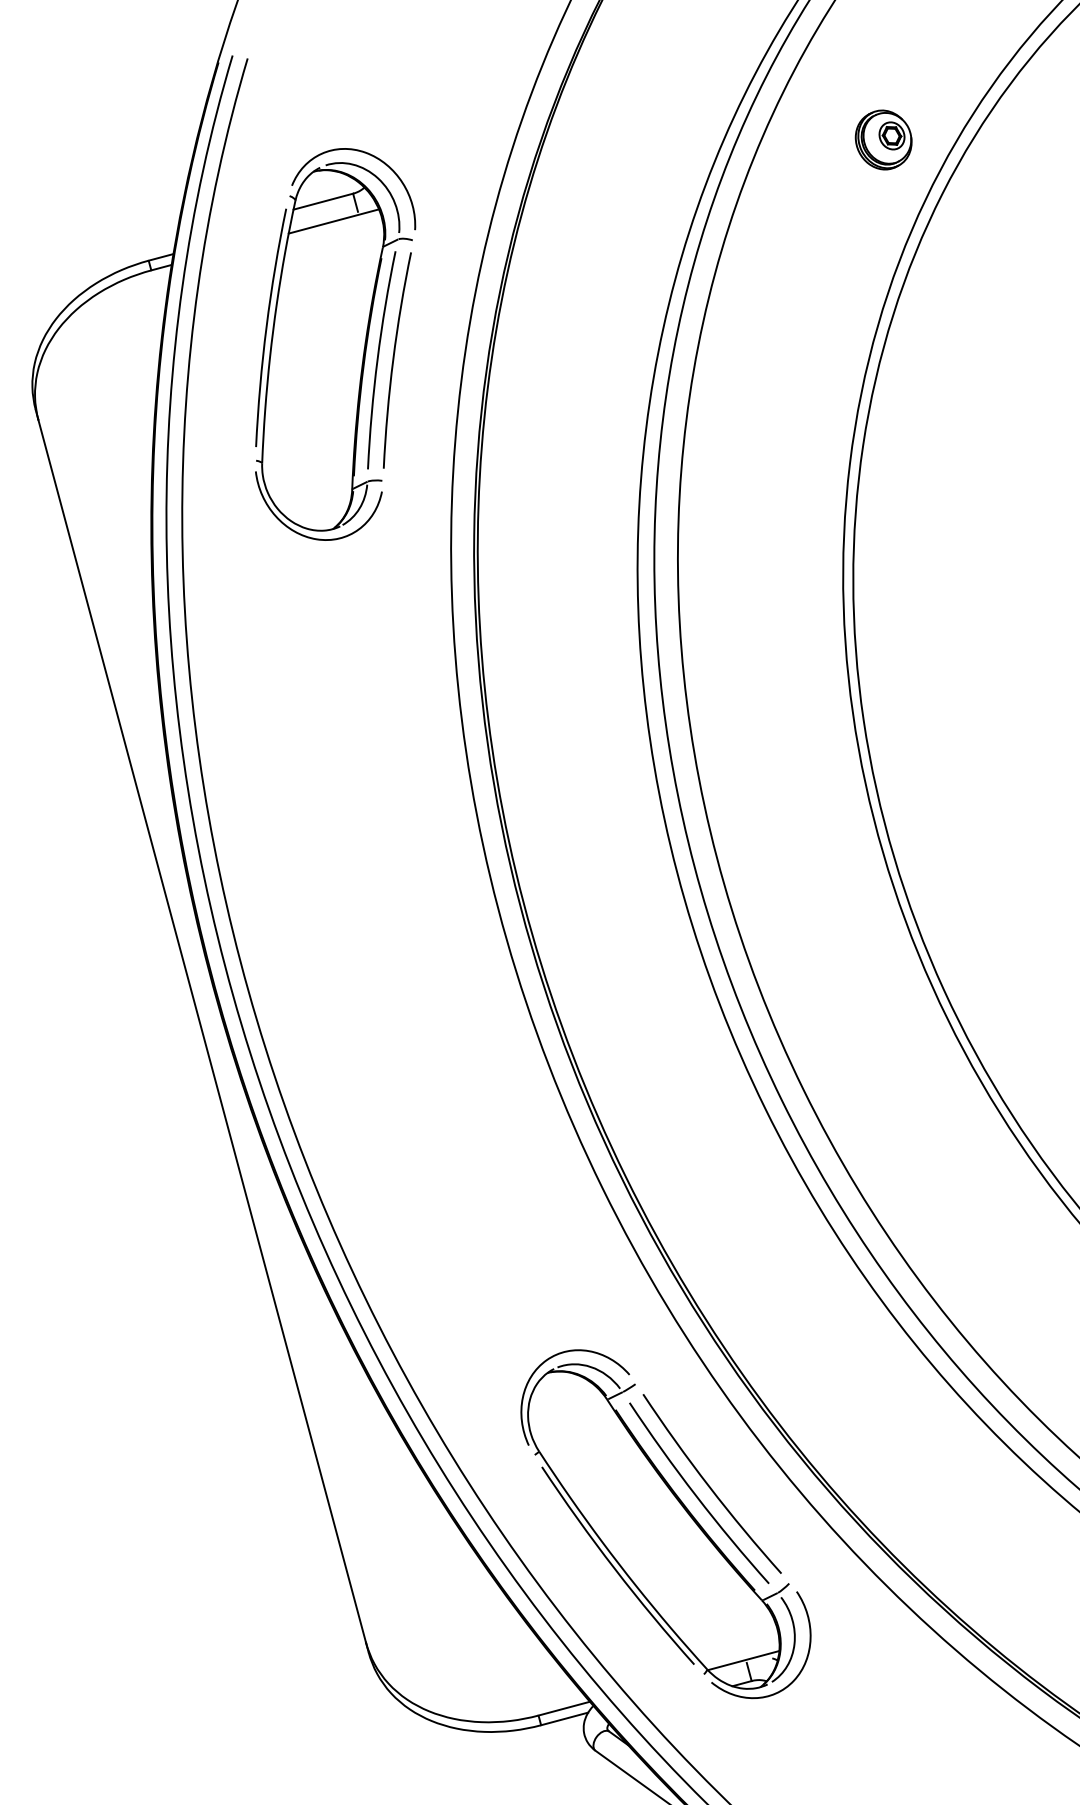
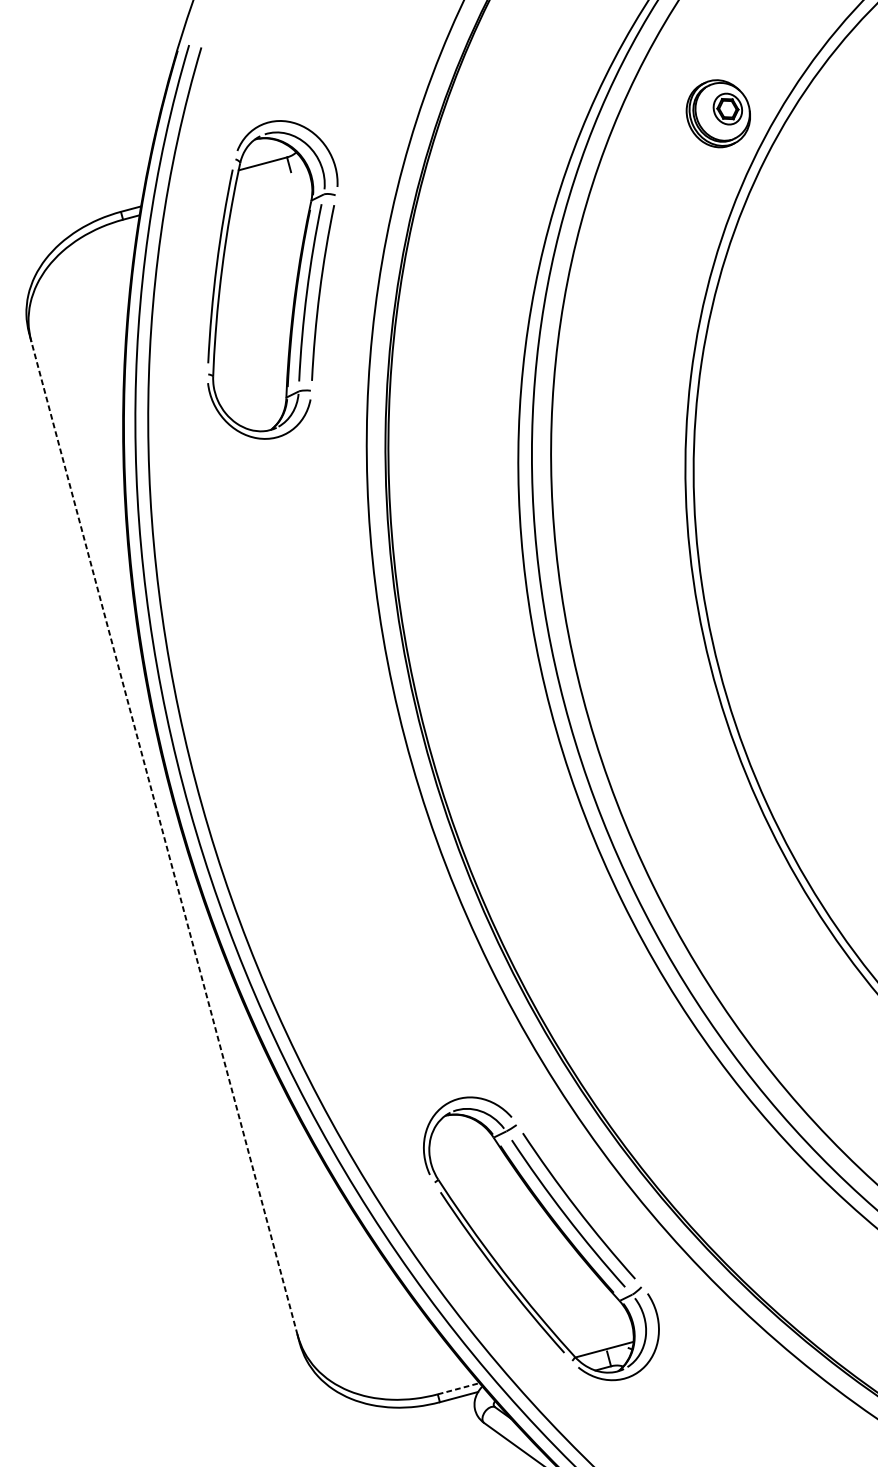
part: (883, 139) -> (718, 113), size x1.4
line: (333, 221) -> (271, 179), removed
line: (202, 1031) -> (164, 838), solid -> dashed
line: (564, 1708) -> (458, 1388), solid -> dashed

